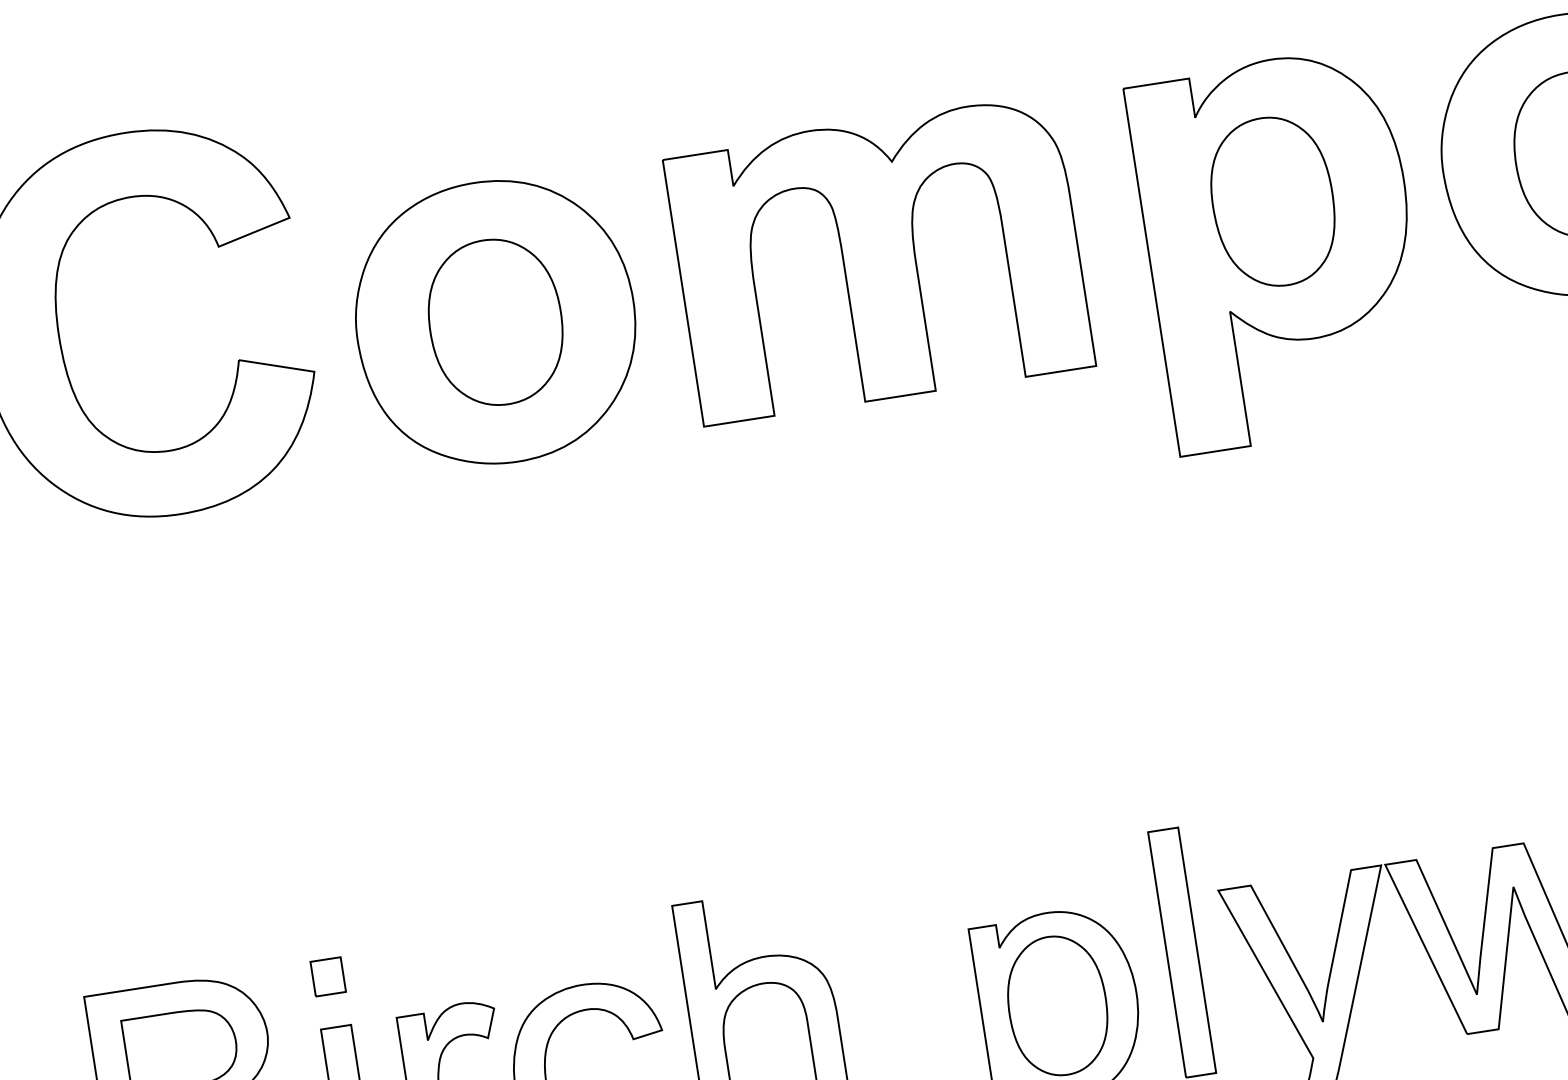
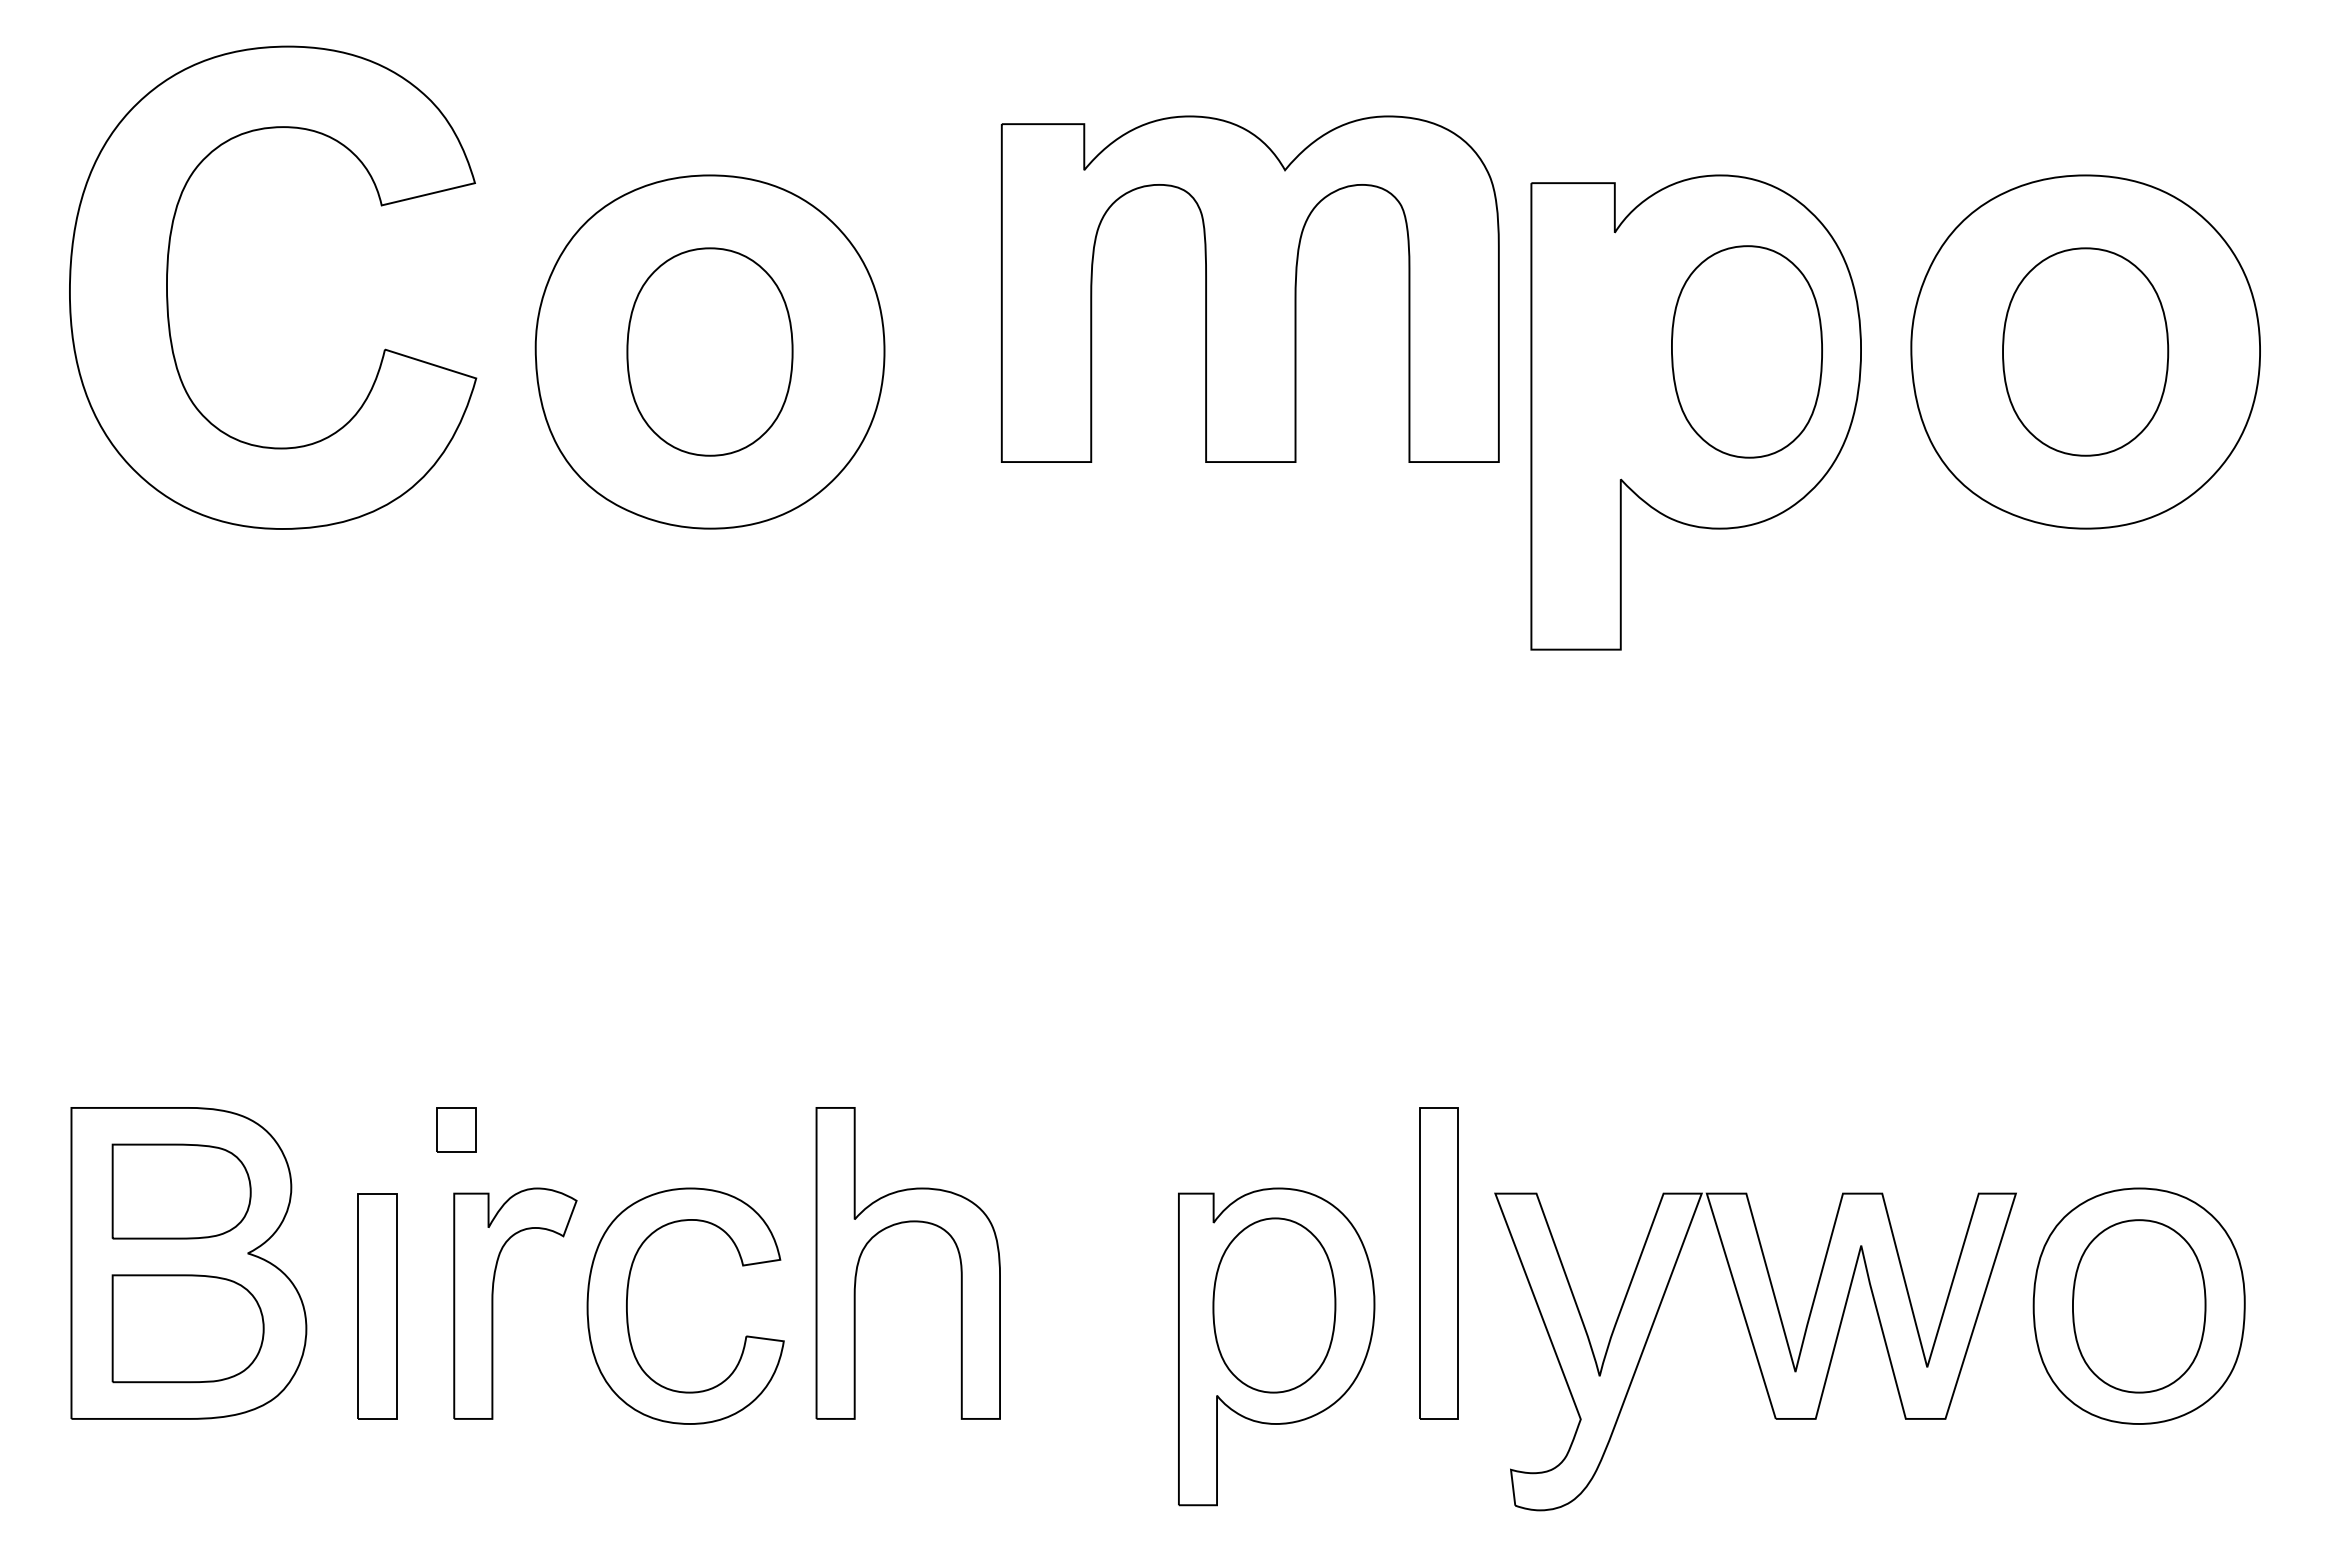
part: (1272, 201) -> (1746, 351), moved
part: (878, 259) -> (1249, 288), moved
part: (328, 976) -> (456, 1129), moved

